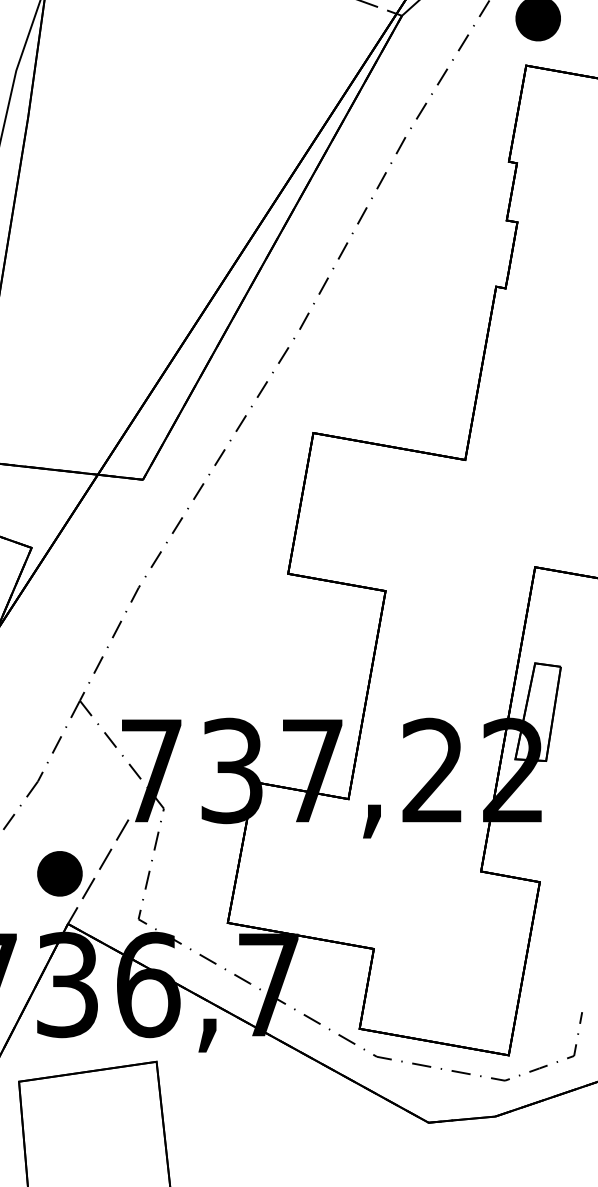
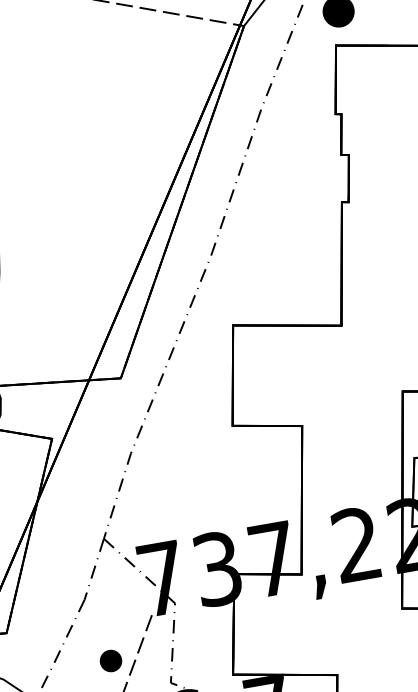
part: (59, 873) -> (110, 660), size x0.7

